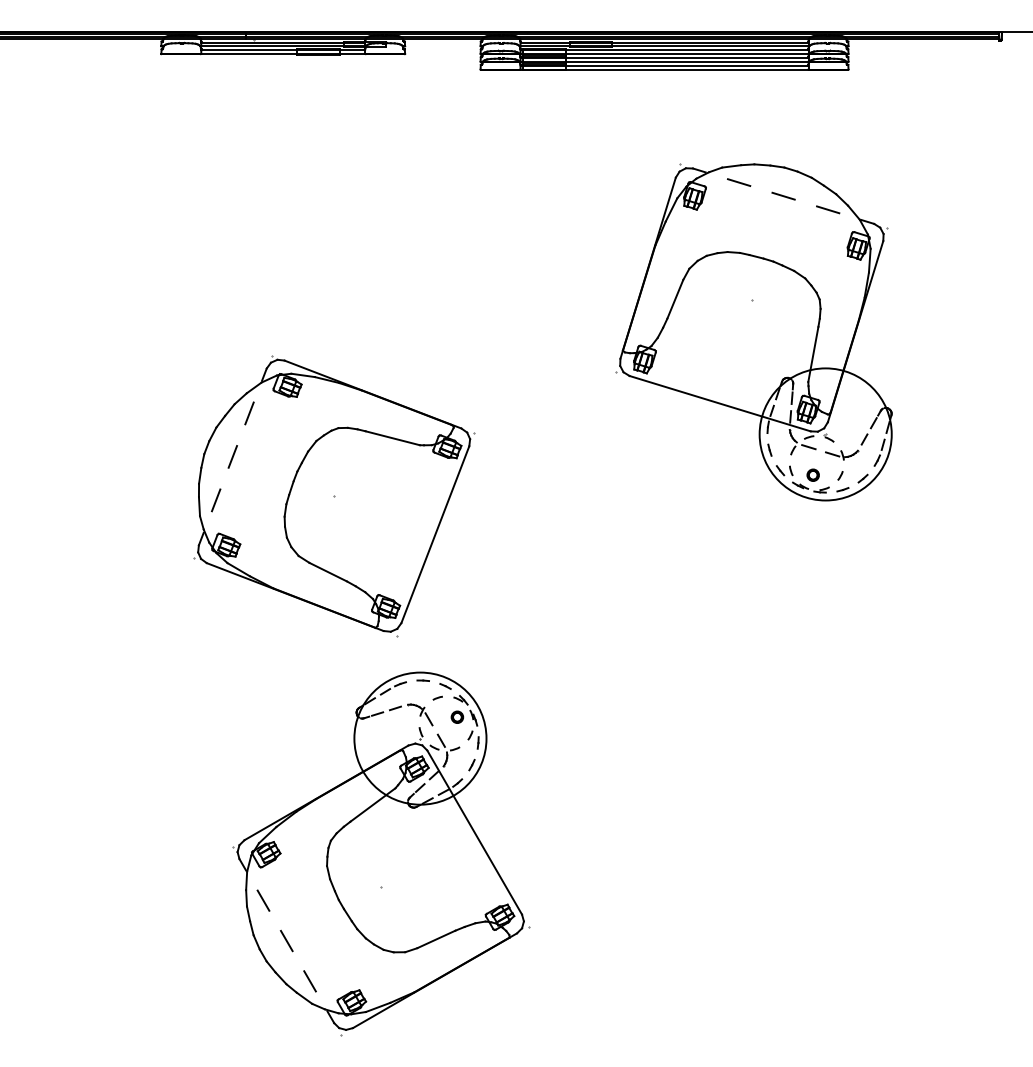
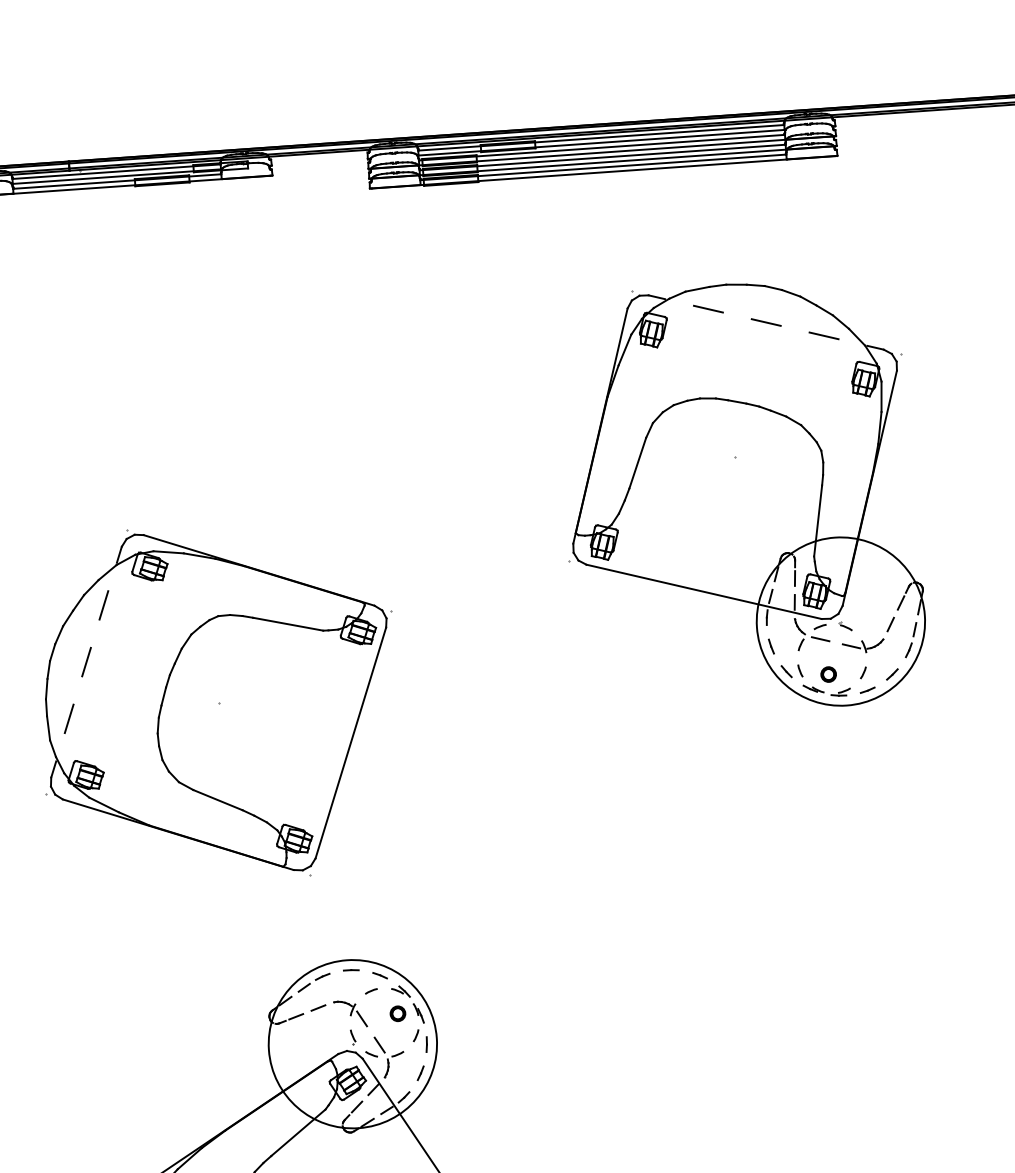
part: (334, 496) -> (219, 703), moved

